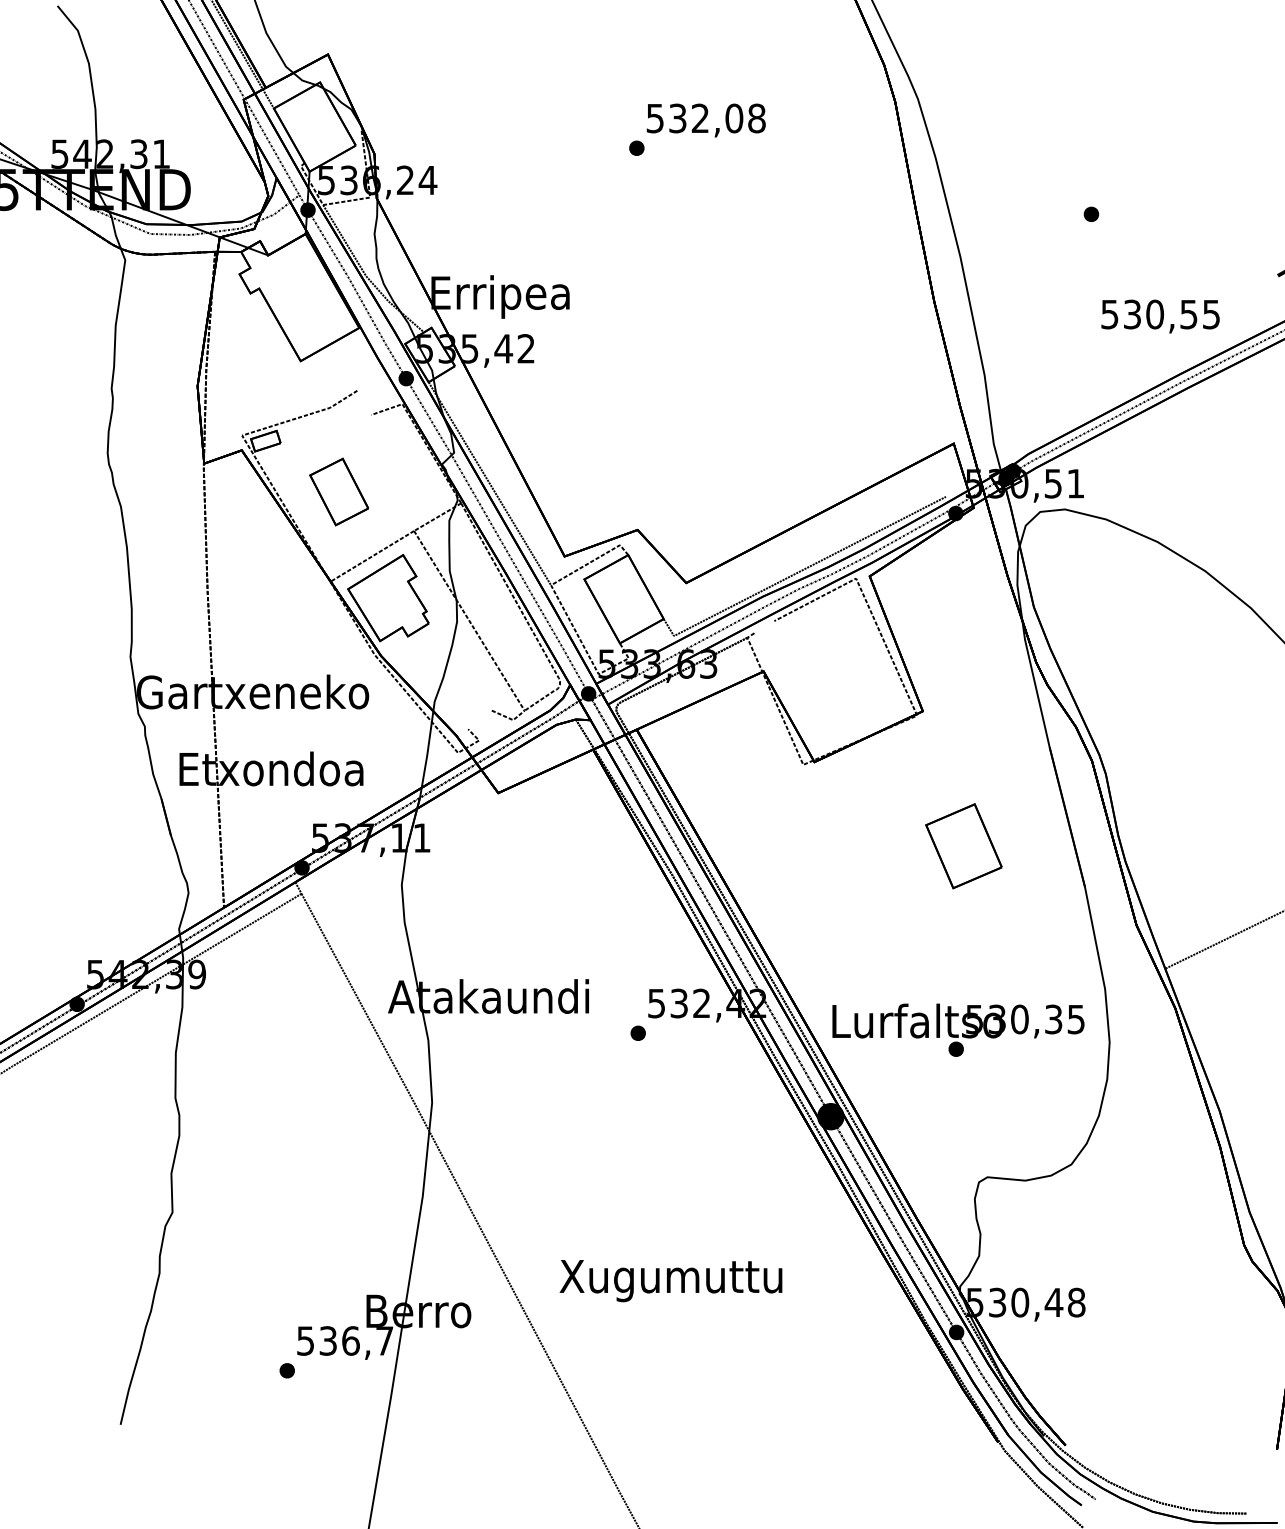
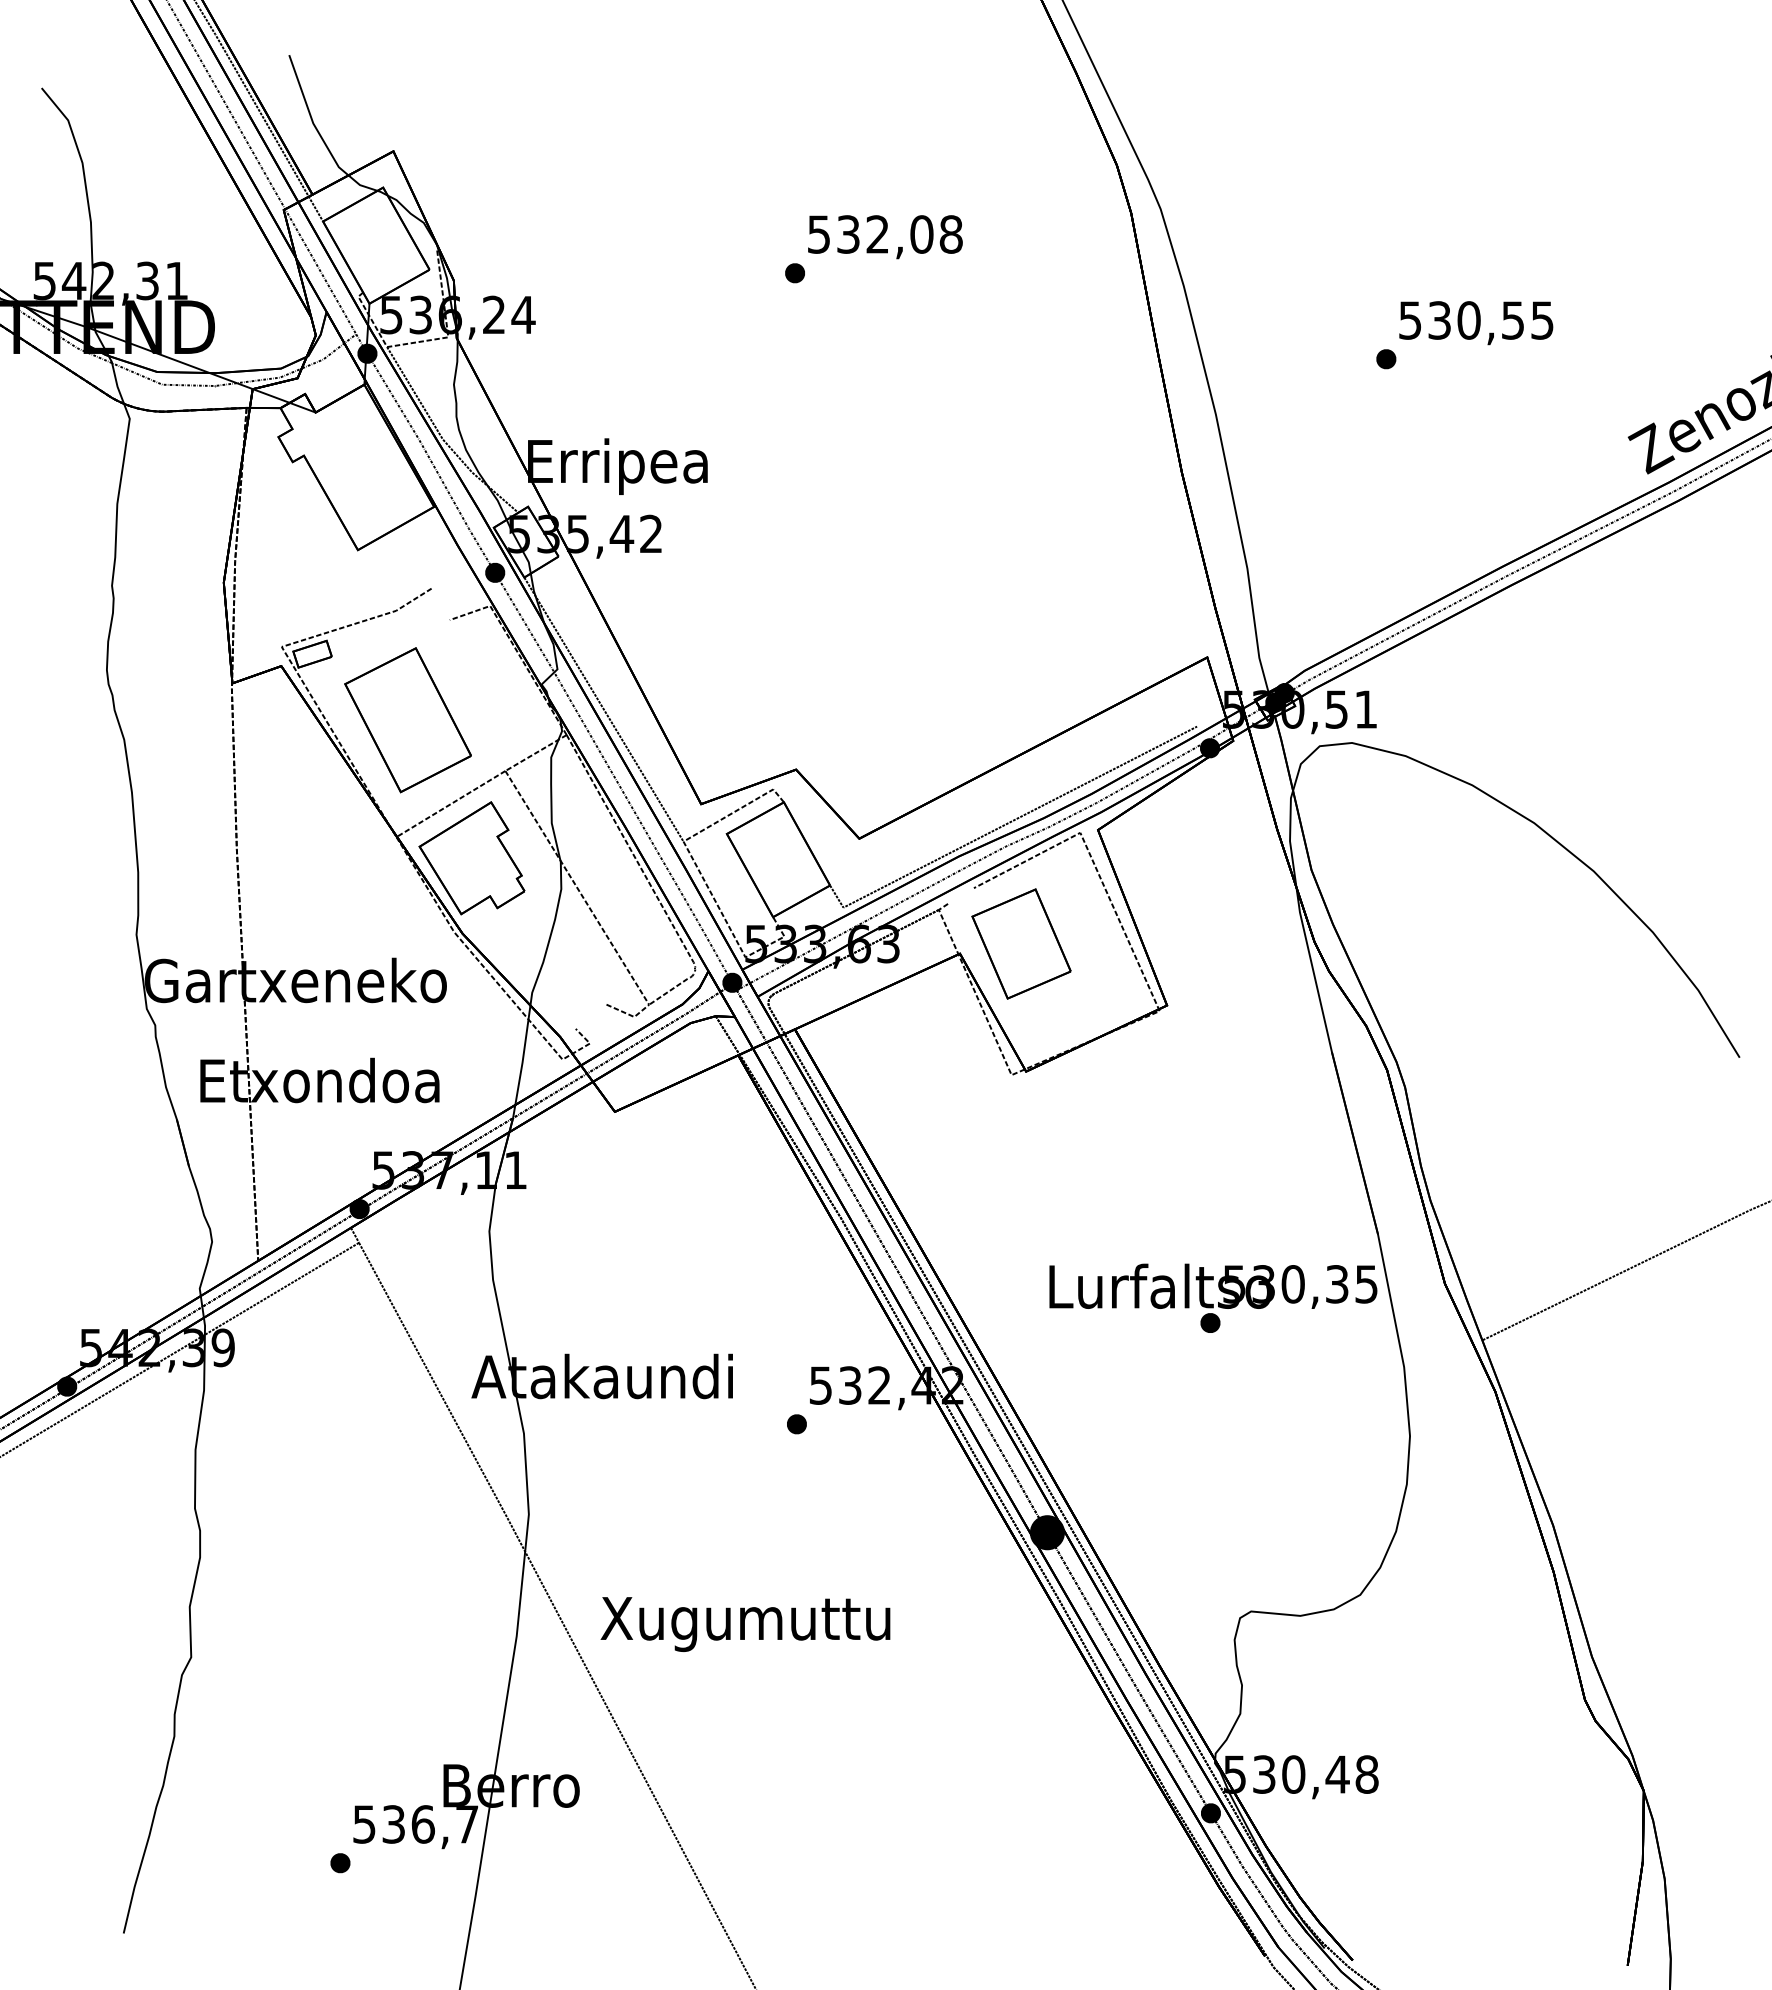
text: (1160, 316) -> (1476, 323), moved
part: (338, 492) -> (407, 720), size x1.67
part: (963, 845) -> (1021, 943), moved
text: (958, 1029) -> (1213, 1297), moved
text: (670, 1281) -> (745, 1624), moved

